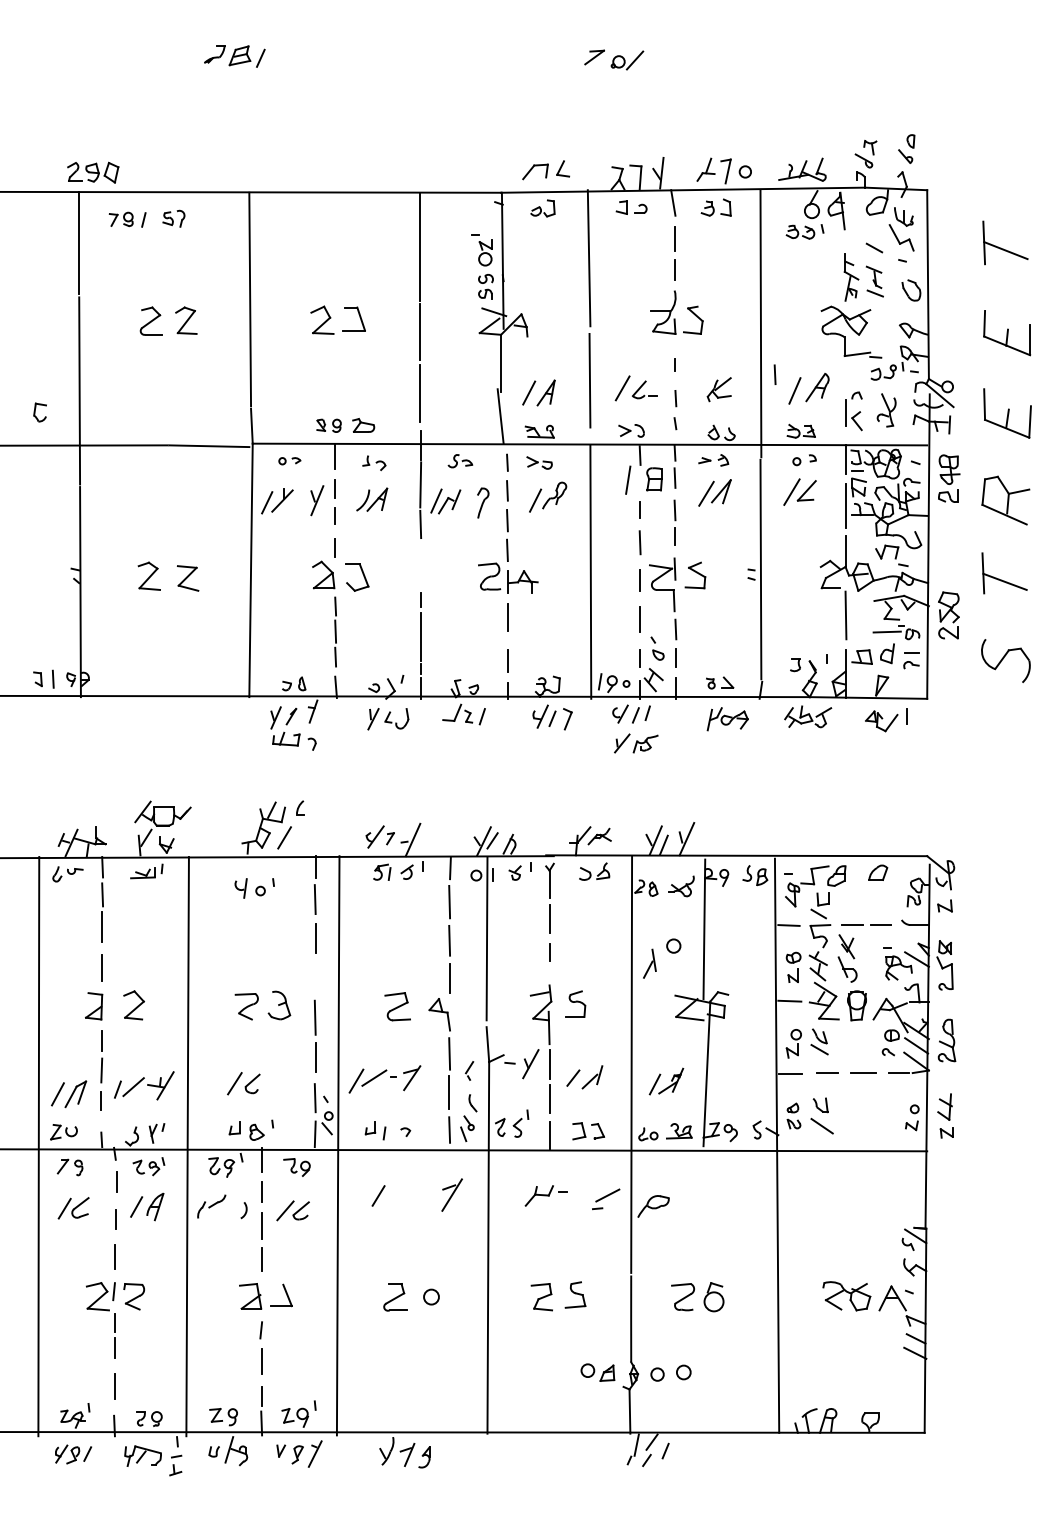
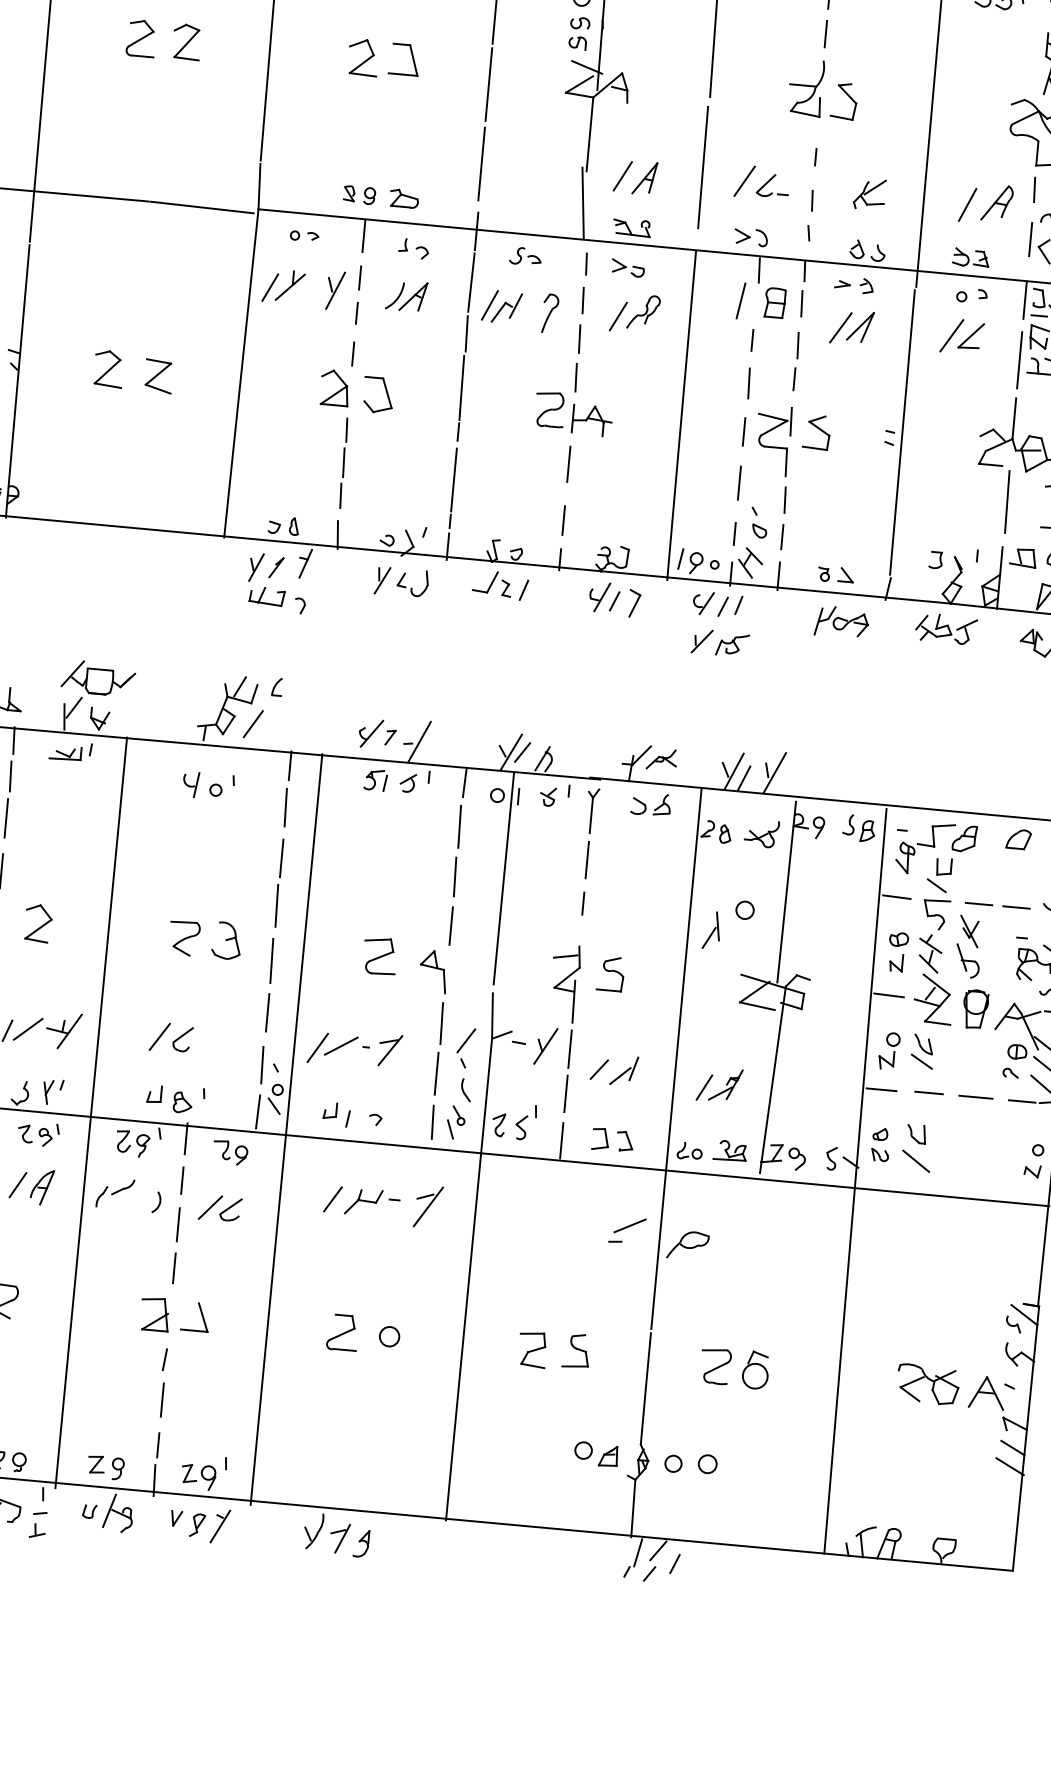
line: (774, 374) -> (1033, 189), moved
line: (420, 565) -> (461, 387), added
line: (314, 975) -> (275, 906), added
part: (469, 1070) -> (465, 1047), size x1.67
part: (545, 1195) -> (371, 1202), moved

